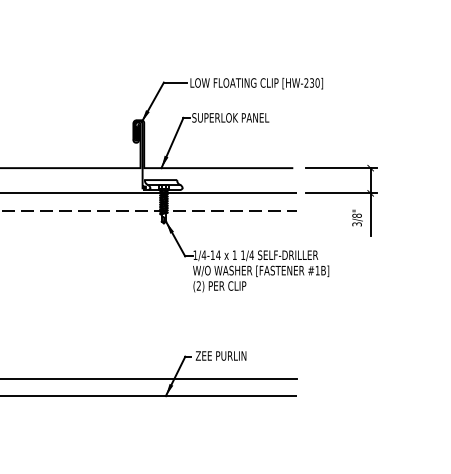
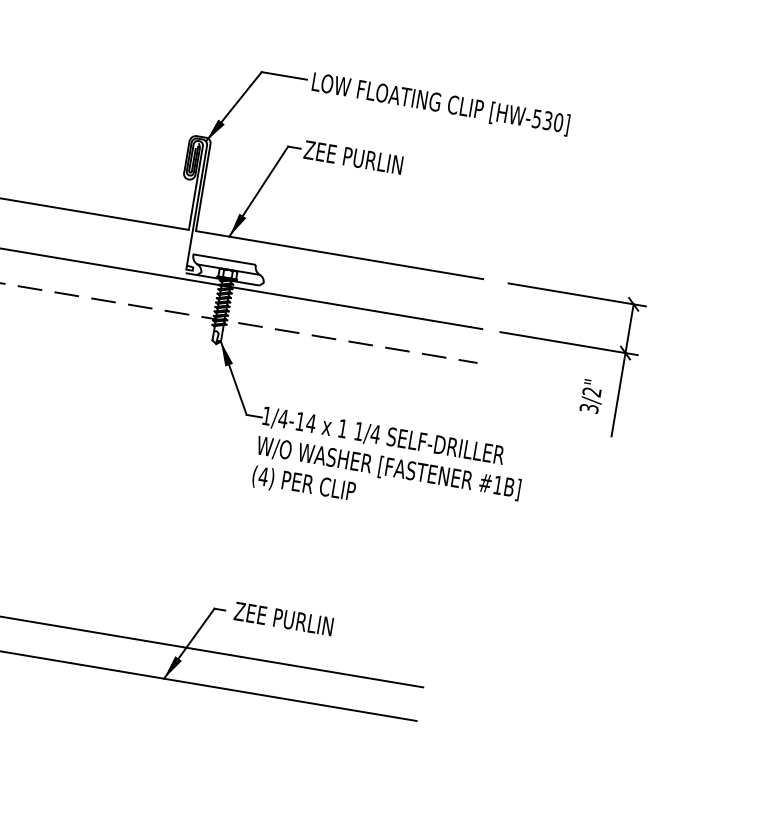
text: (306, 82) -> (537, 118), [HW-230] -> [HW-530]
text: (230, 117) -> (379, 161), SUPERLOK PANEL -> ZEE PURLIN
text: (356, 215) -> (590, 391), 3/8" -> 3/2"
text: (198, 285) -> (262, 475), (2) -> (4)

